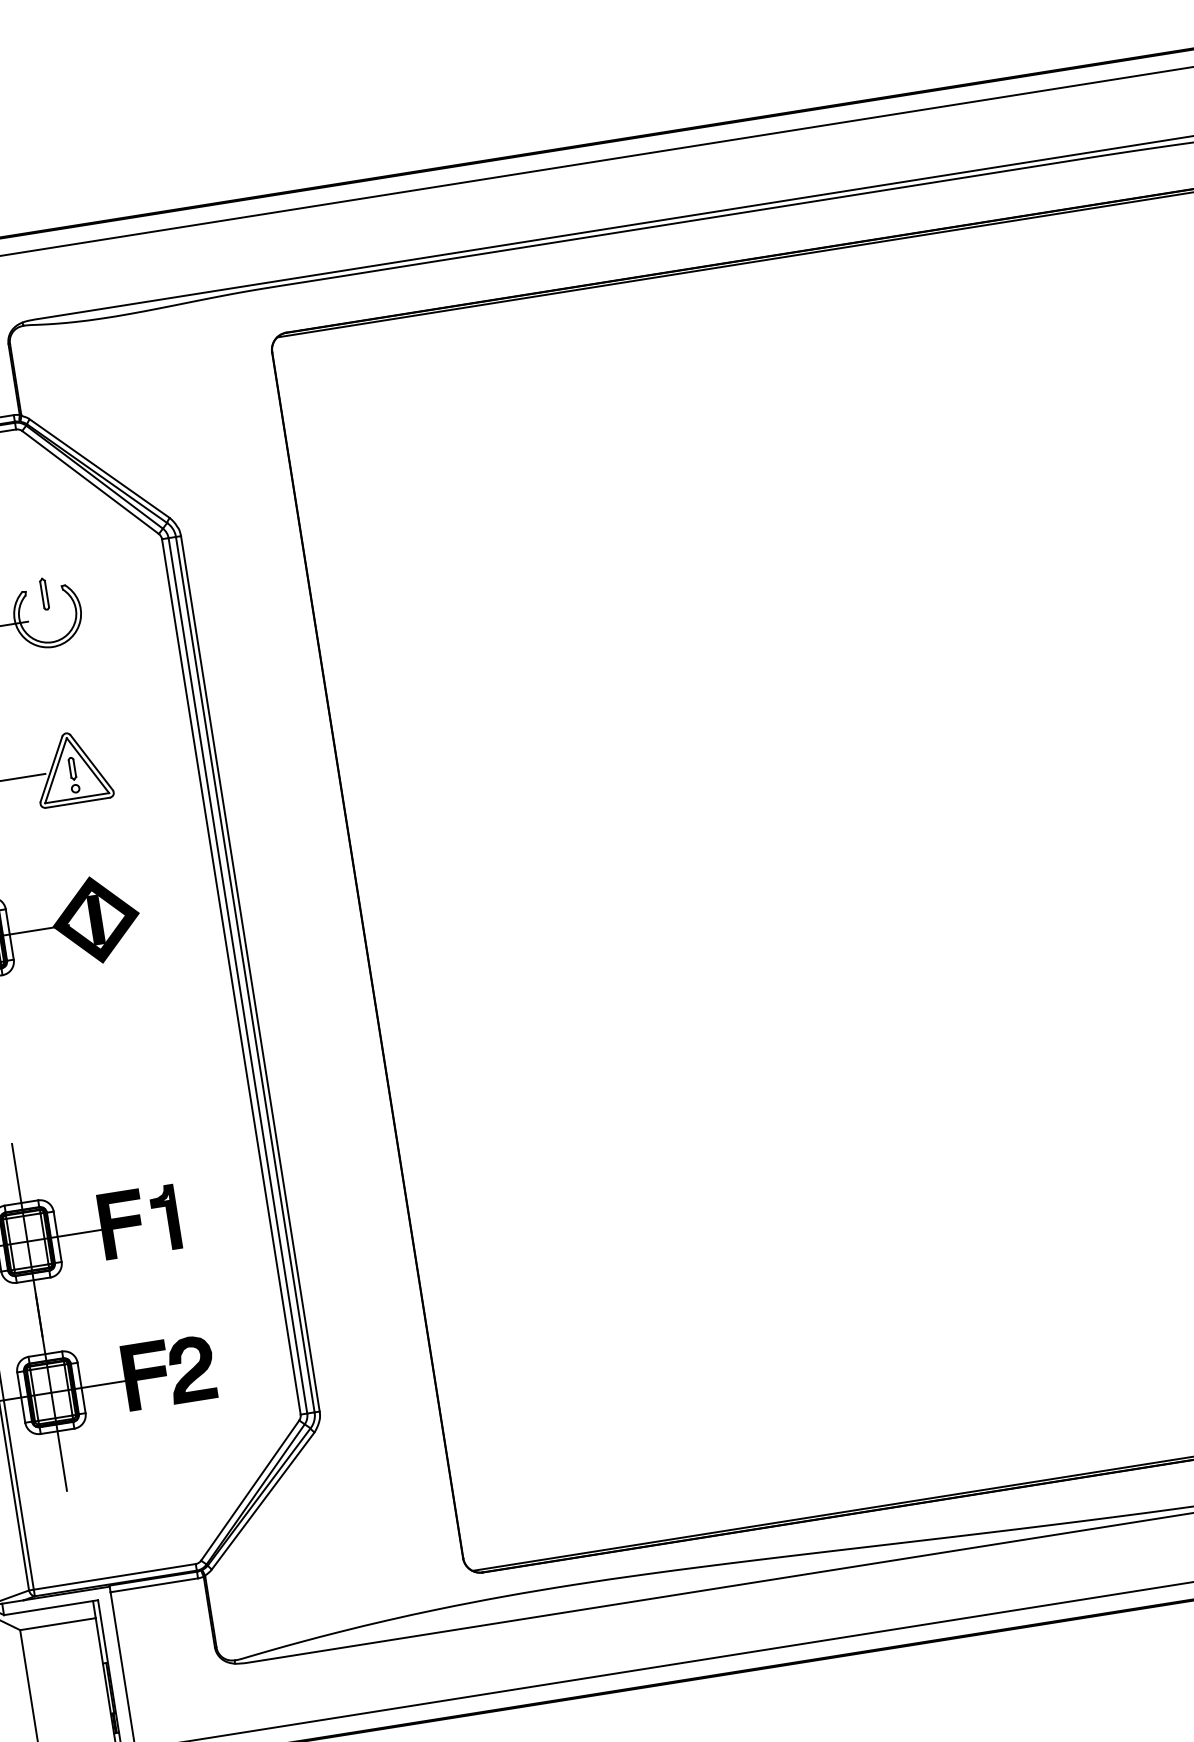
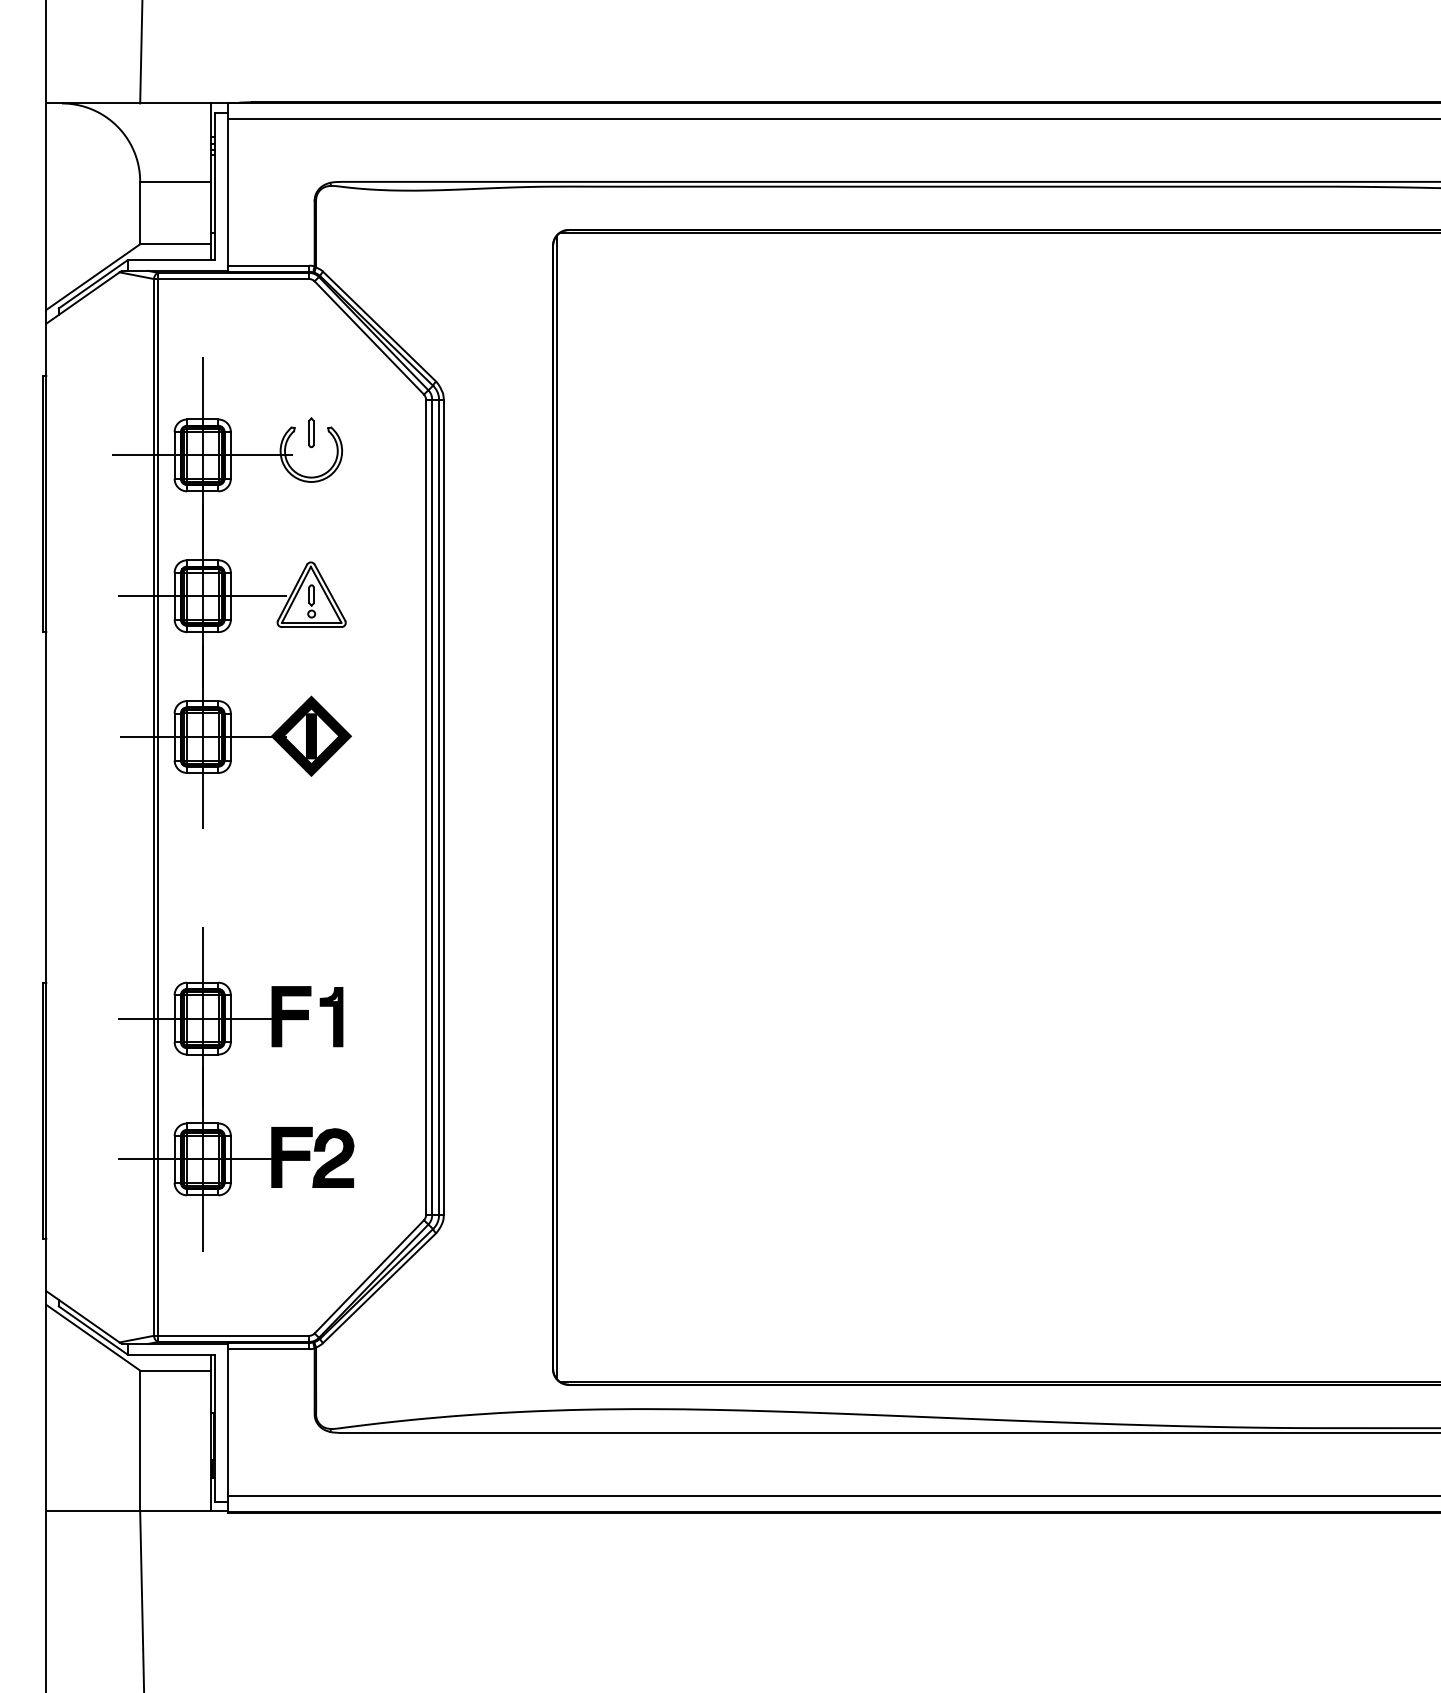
line: (371, 954) -> (556, 807), added

